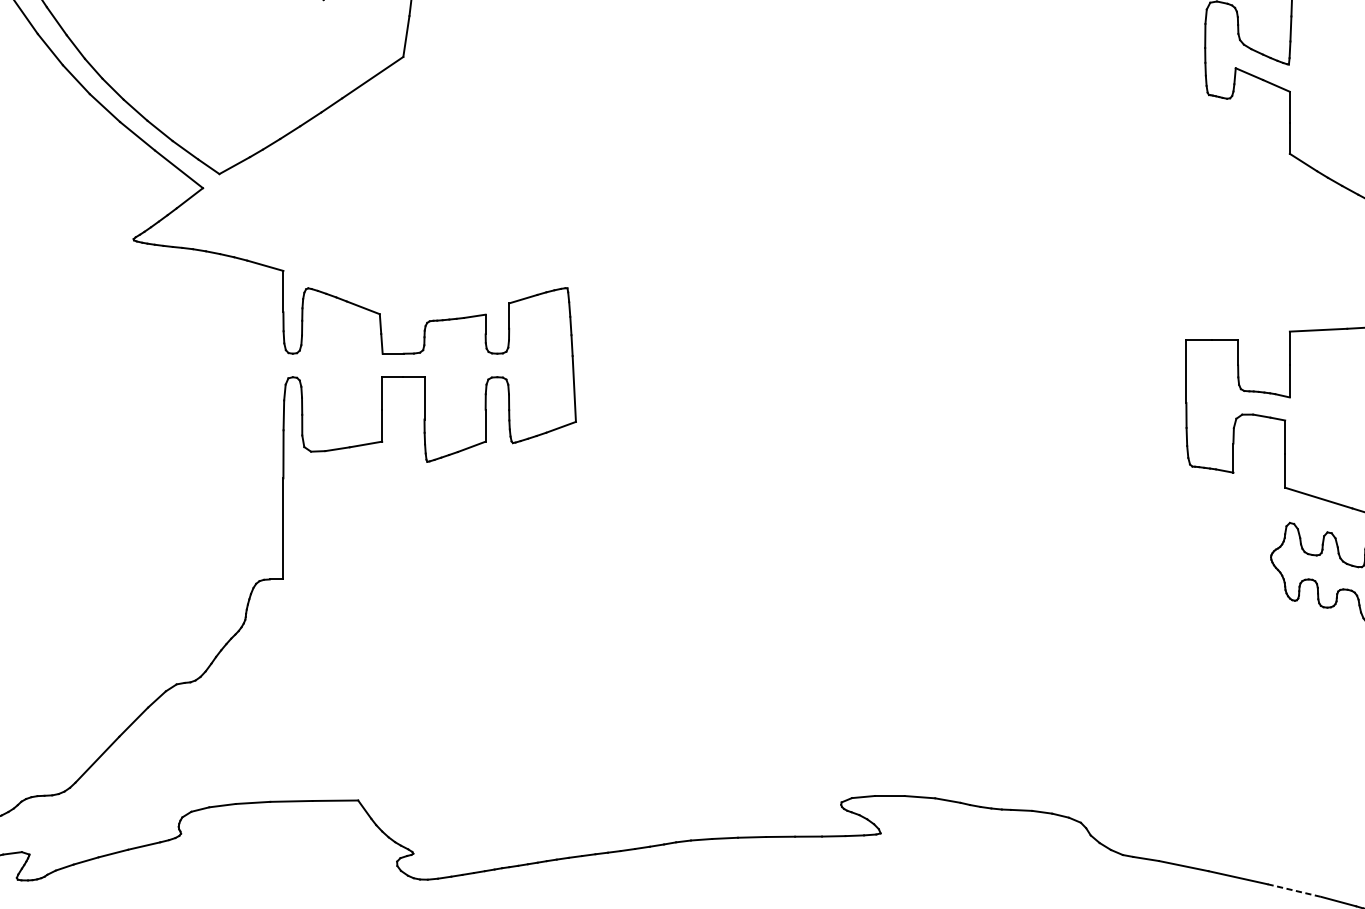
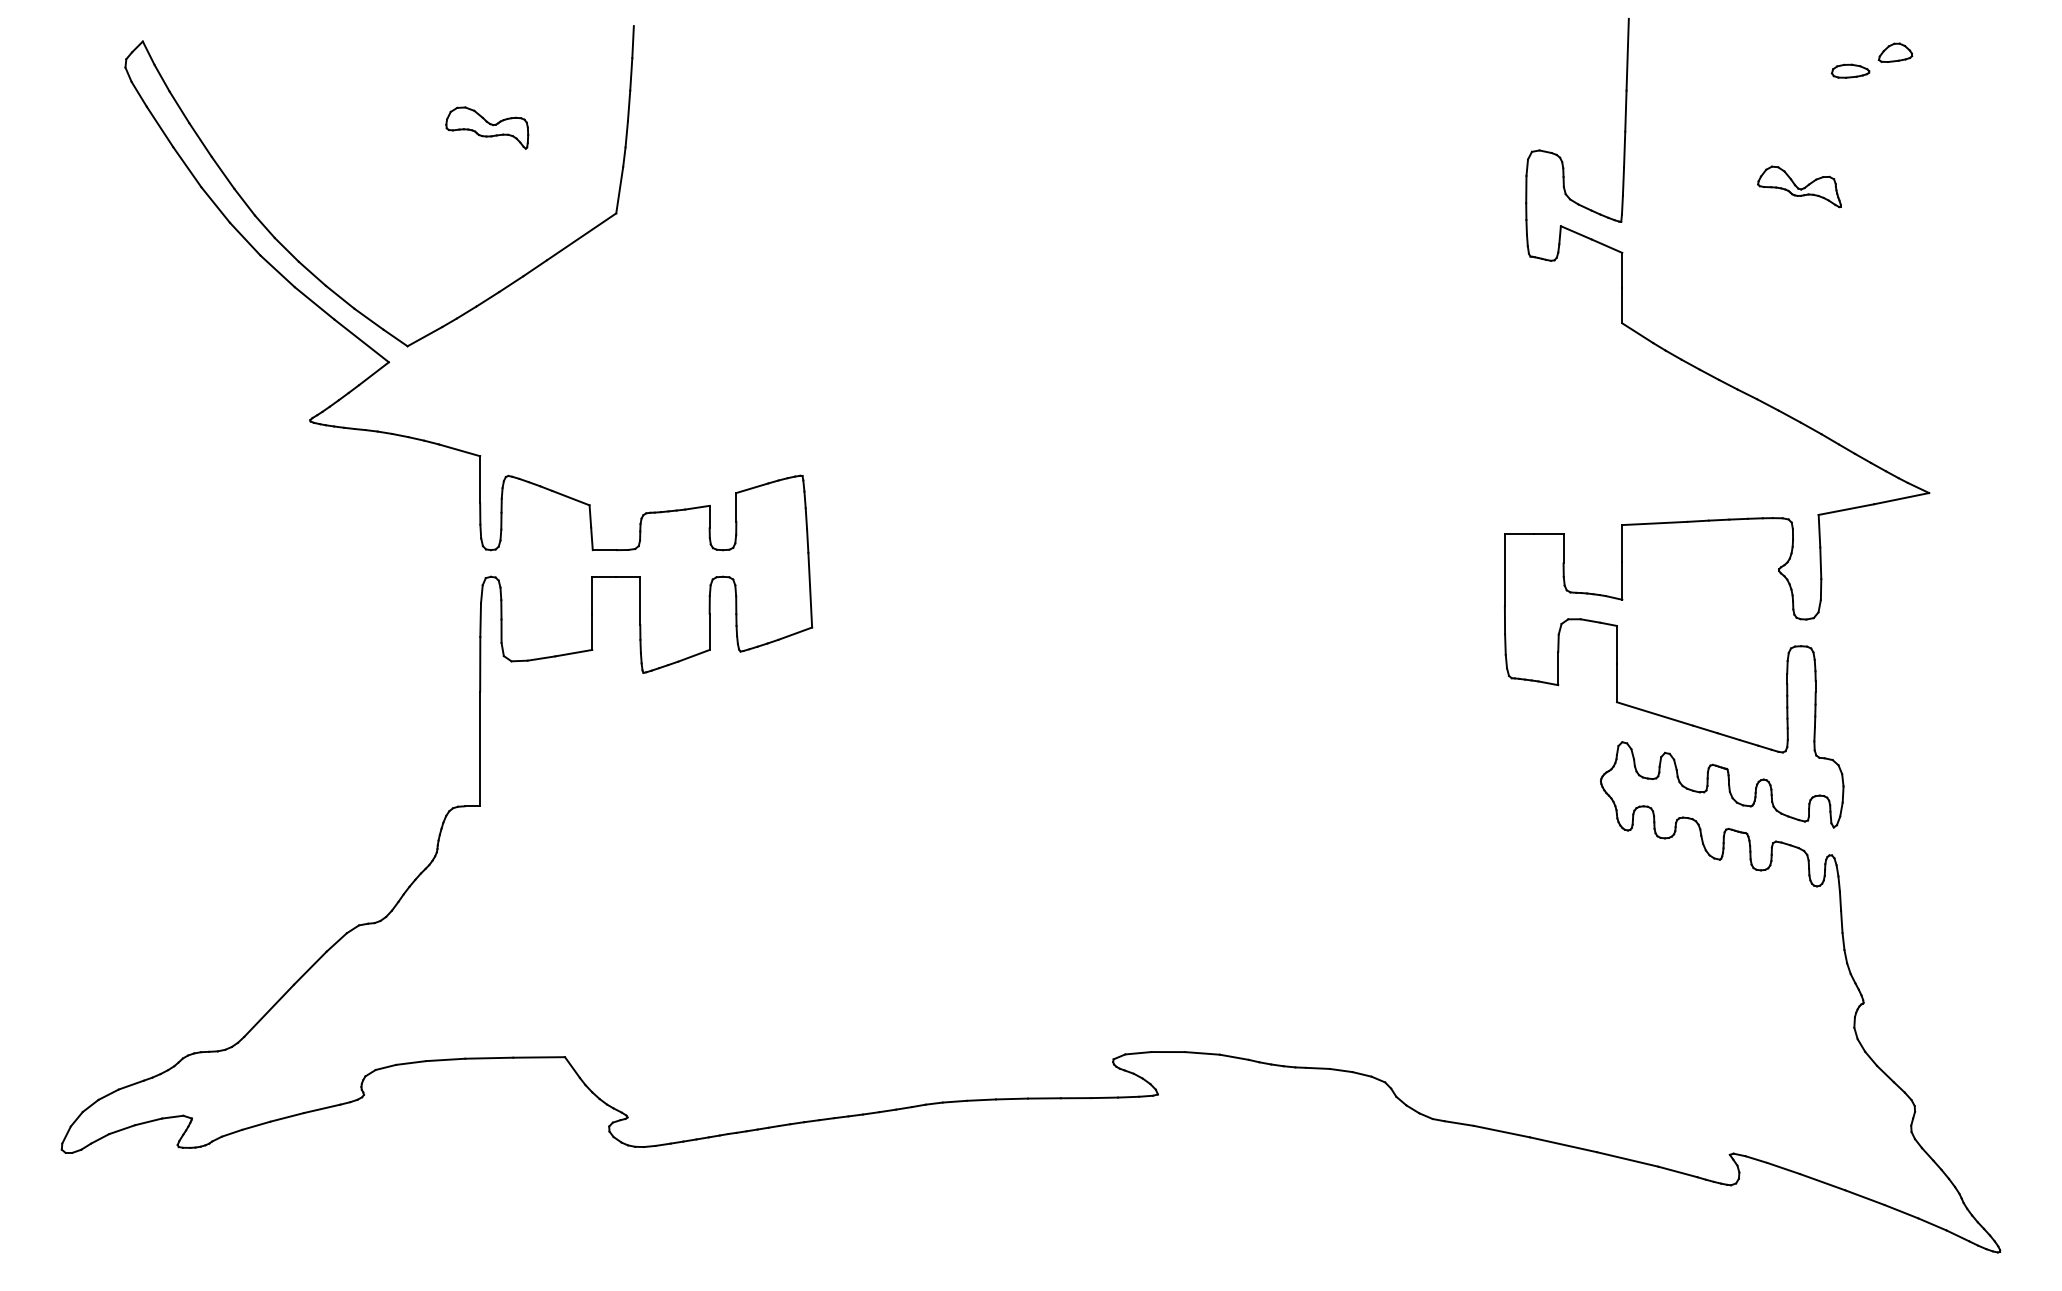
line: (1295, 890) -> (1628, 1159), dashed -> solid

